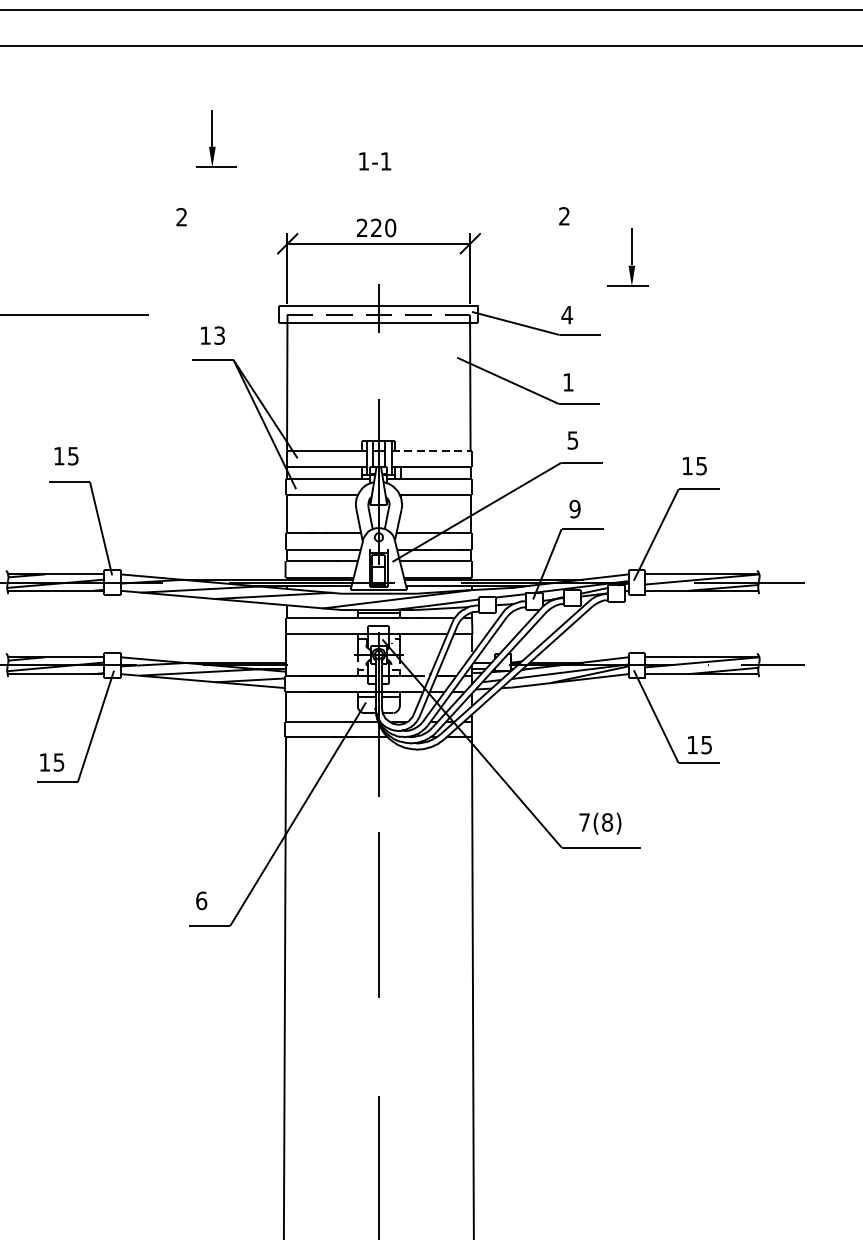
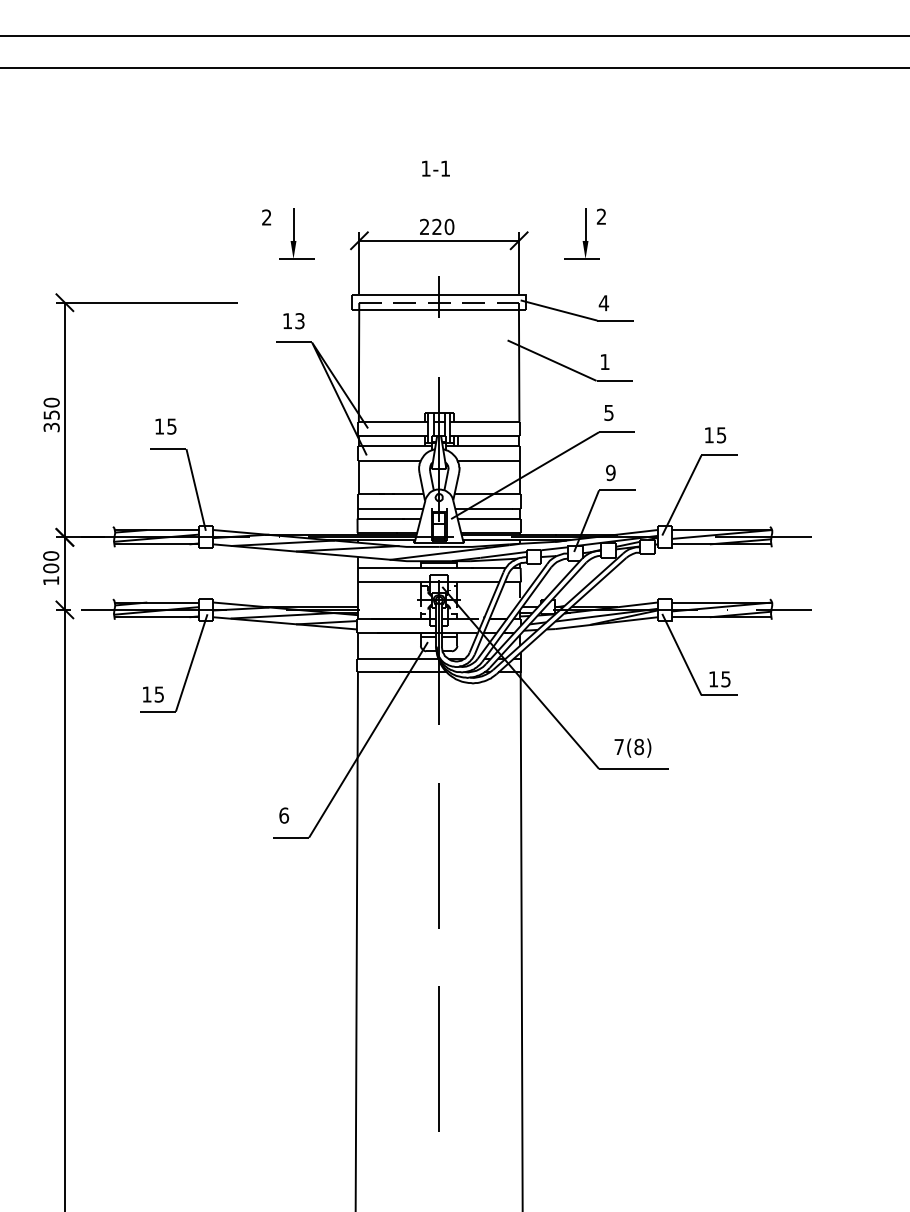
part: (215, 138) -> (296, 233), moved
part: (627, 257) -> (581, 233), moved
line: (431, 450) -> (485, 421), dashed -> solid
line: (378, 914) -> (438, 855), moved

